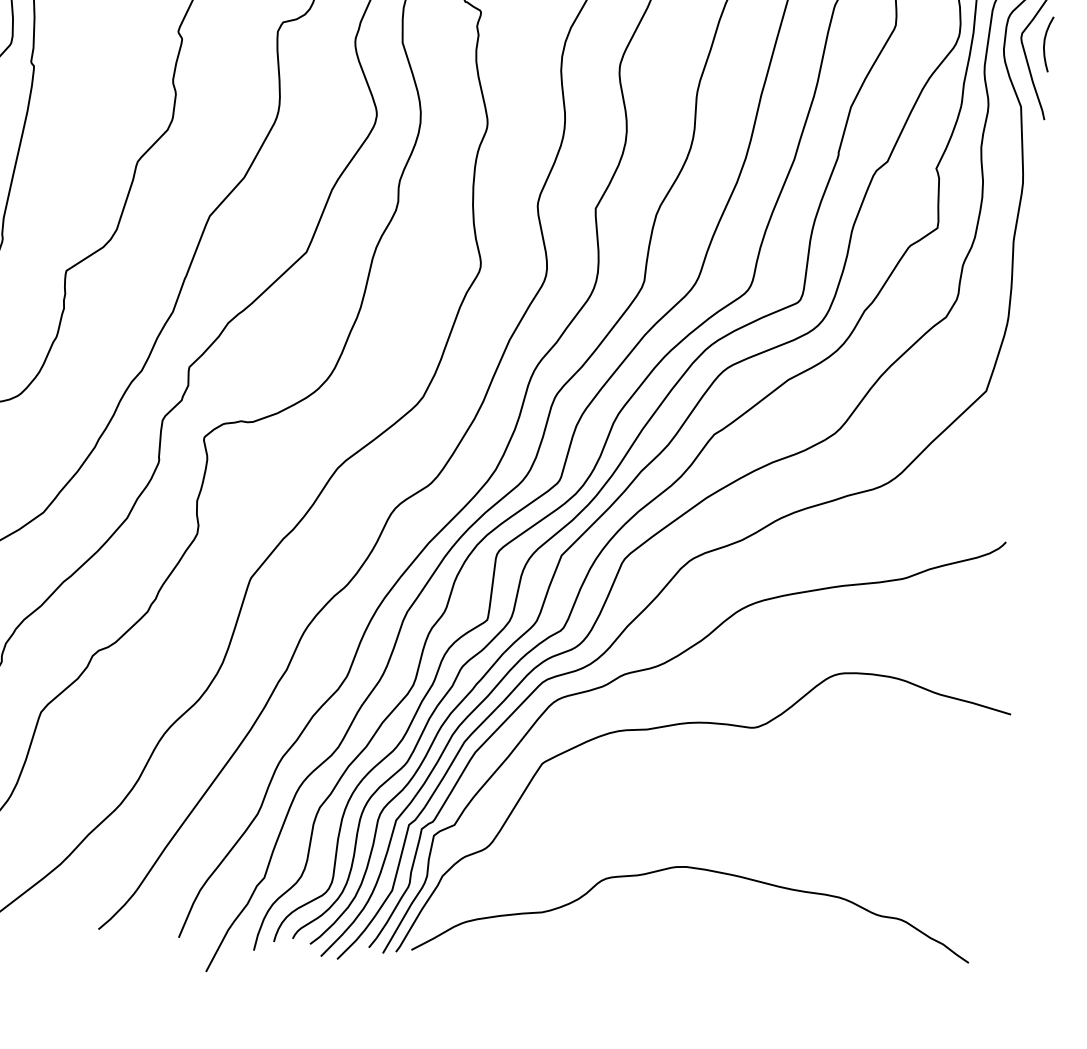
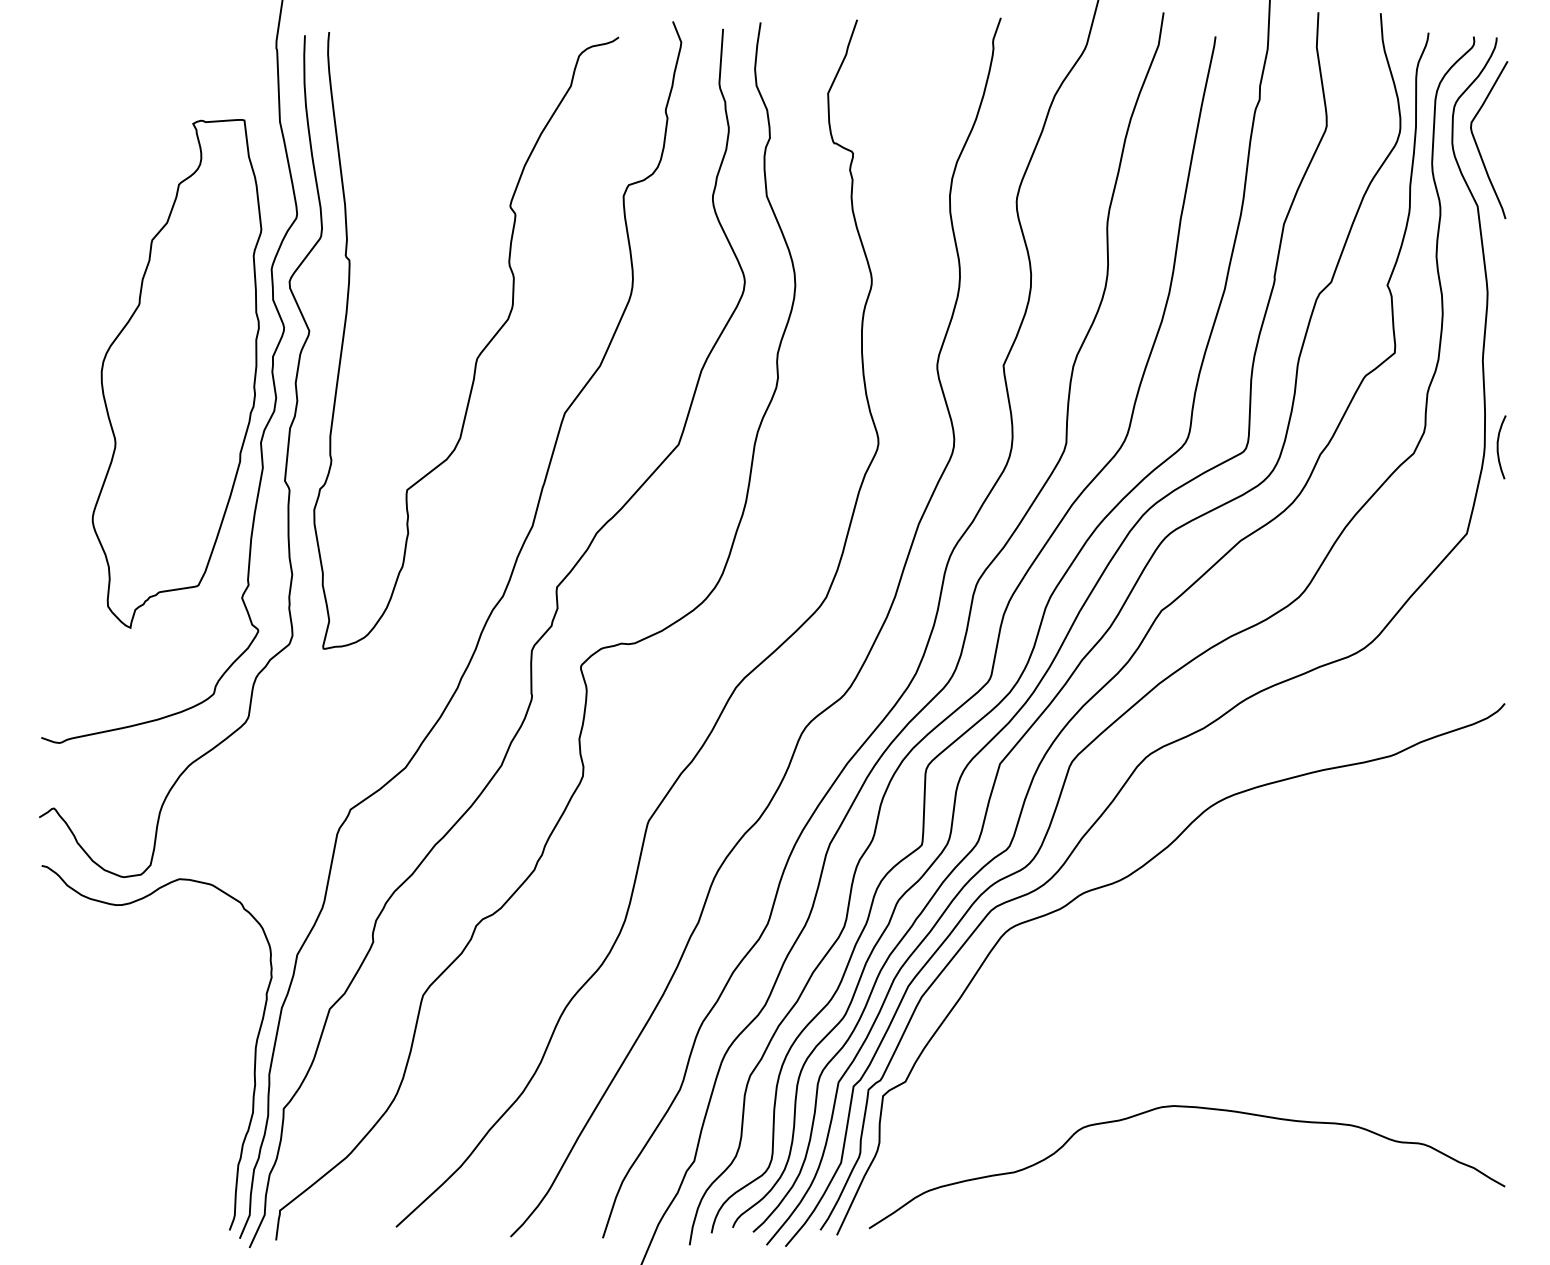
curve: (1044, 44) -> (1498, 447), moved
curve: (701, 723) -> (1176, 941), removed

